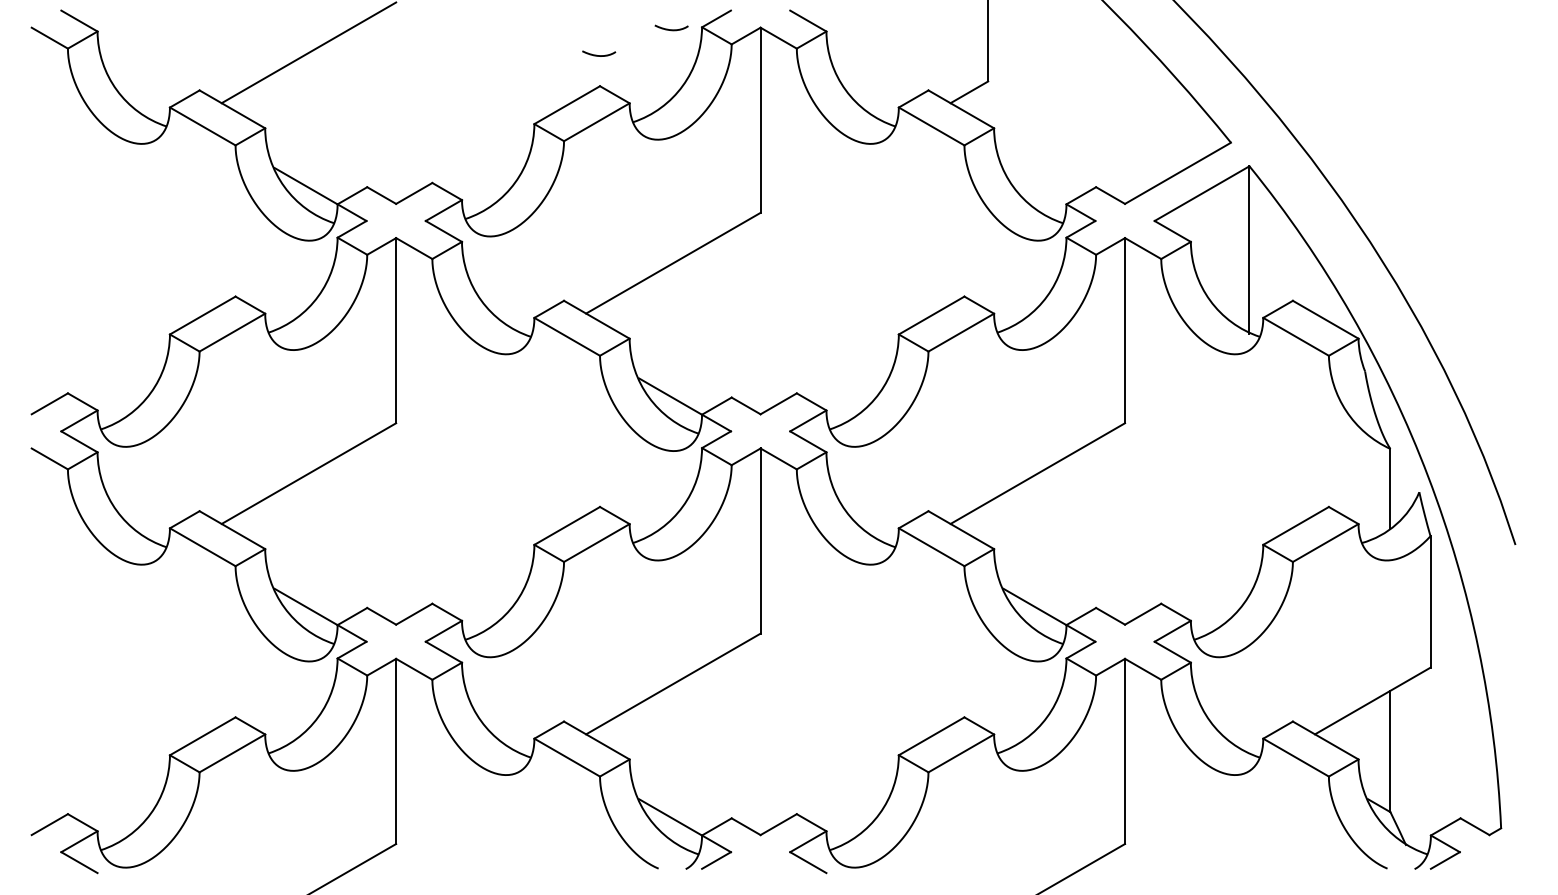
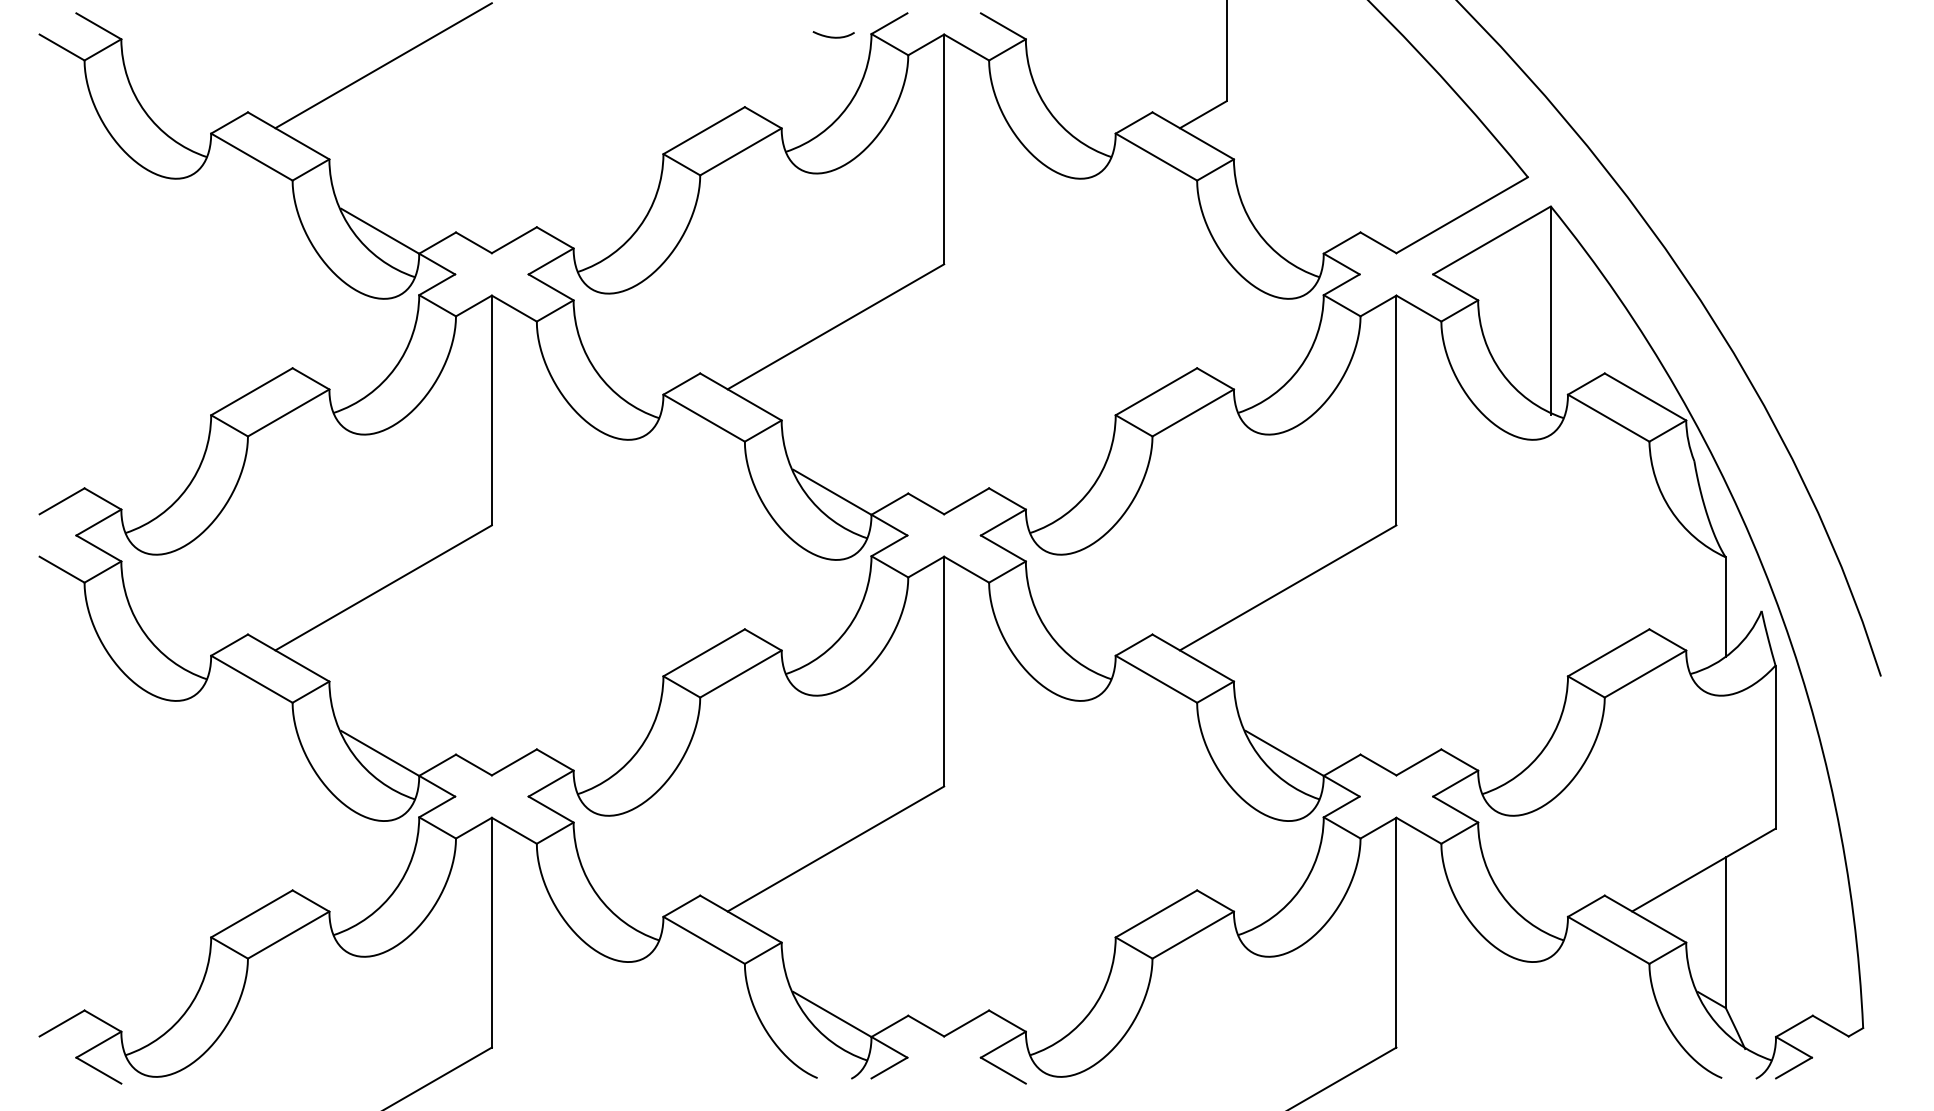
curve: (598, 55) -> (743, 68), removed

